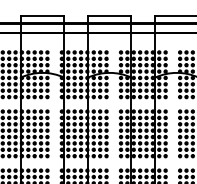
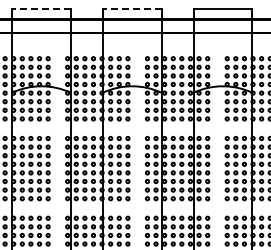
line: (41, 16) -> (40, 9), solid -> dashed
line: (109, 16) -> (131, 9), solid -> dashed

